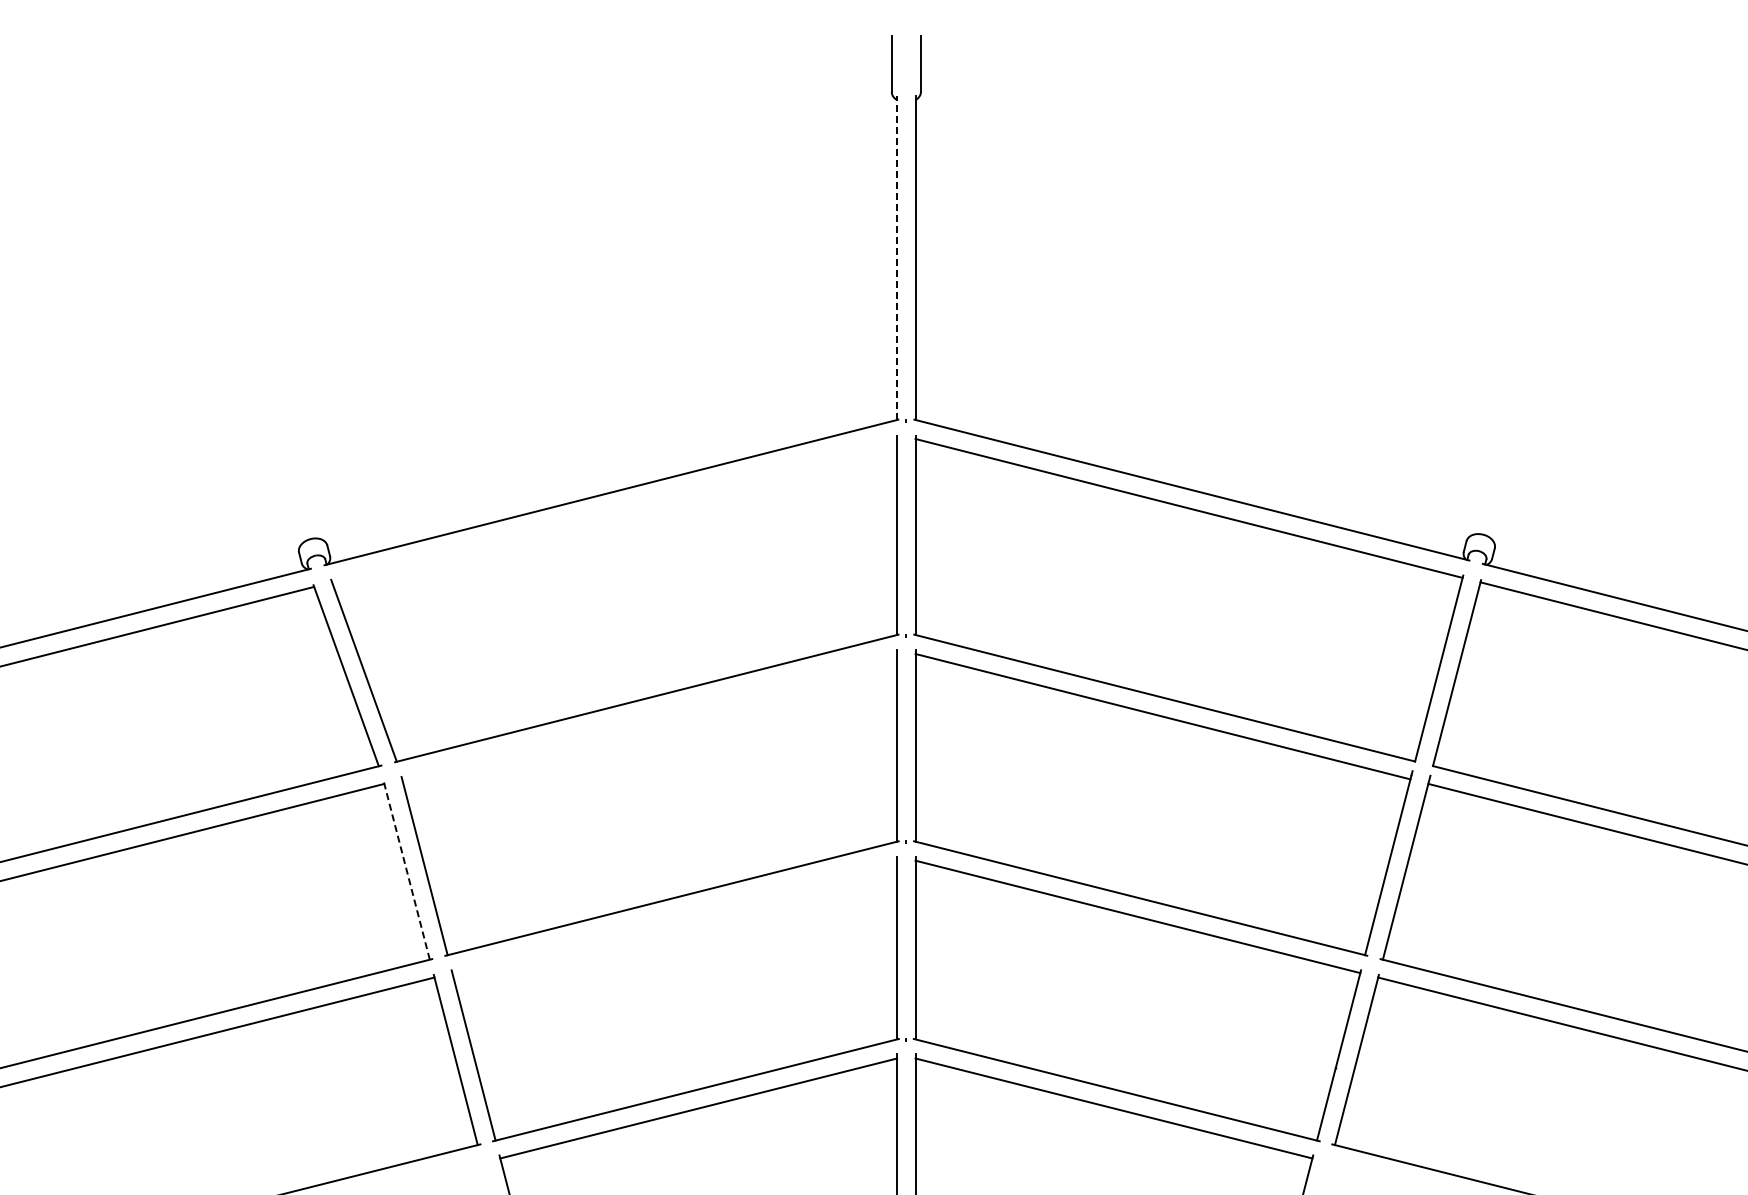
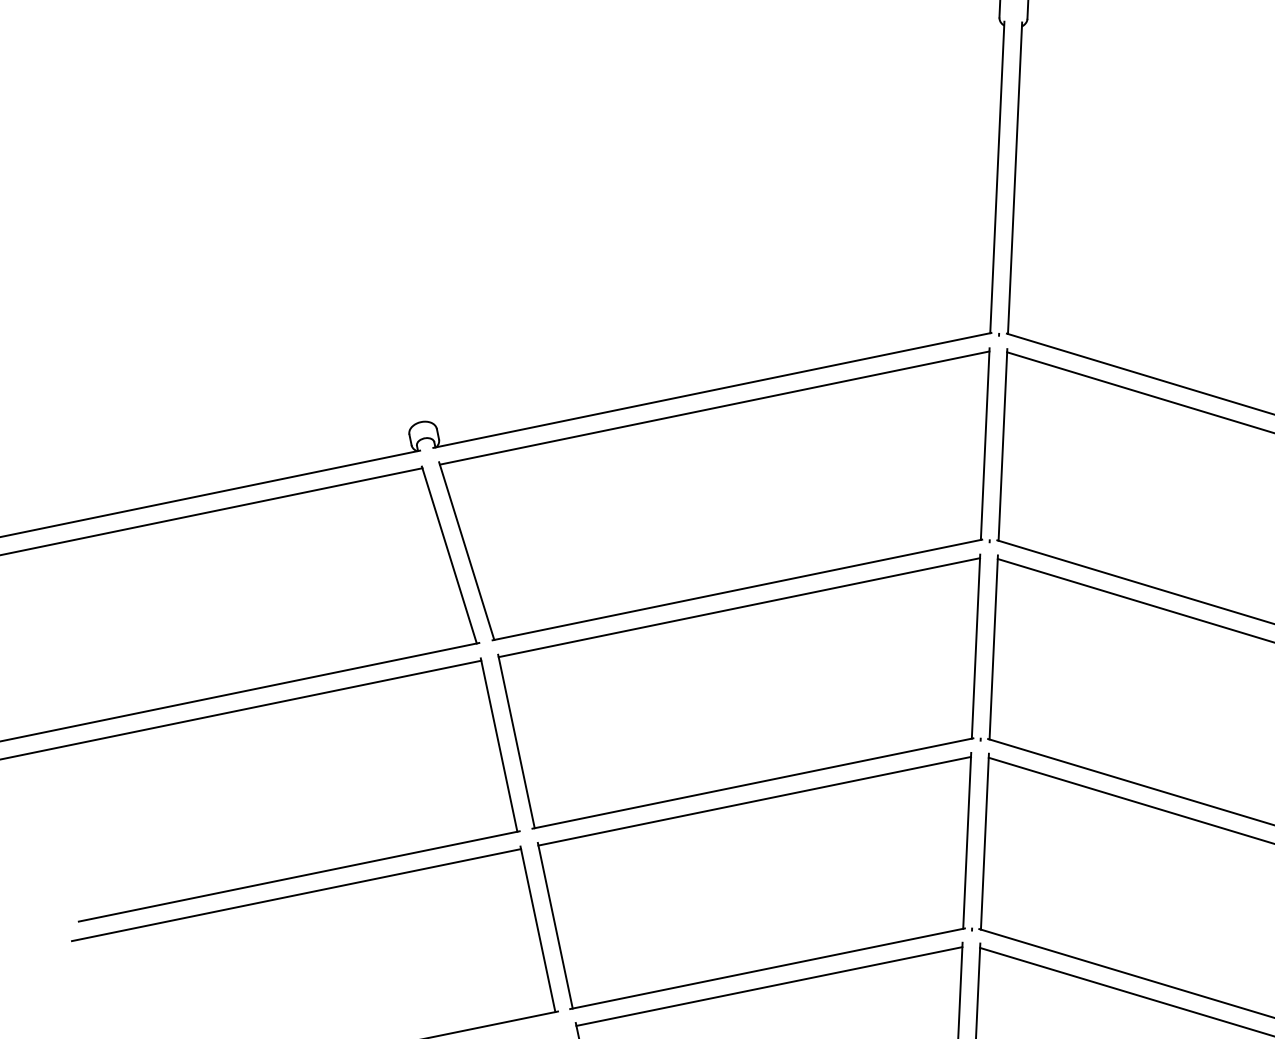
line: (897, 258) -> (997, 177), dashed -> solid
line: (614, 510) -> (714, 407), added
line: (649, 716) -> (739, 607), added
line: (406, 870) -> (498, 744), dashed -> solid
line: (674, 916) -> (754, 800), added

